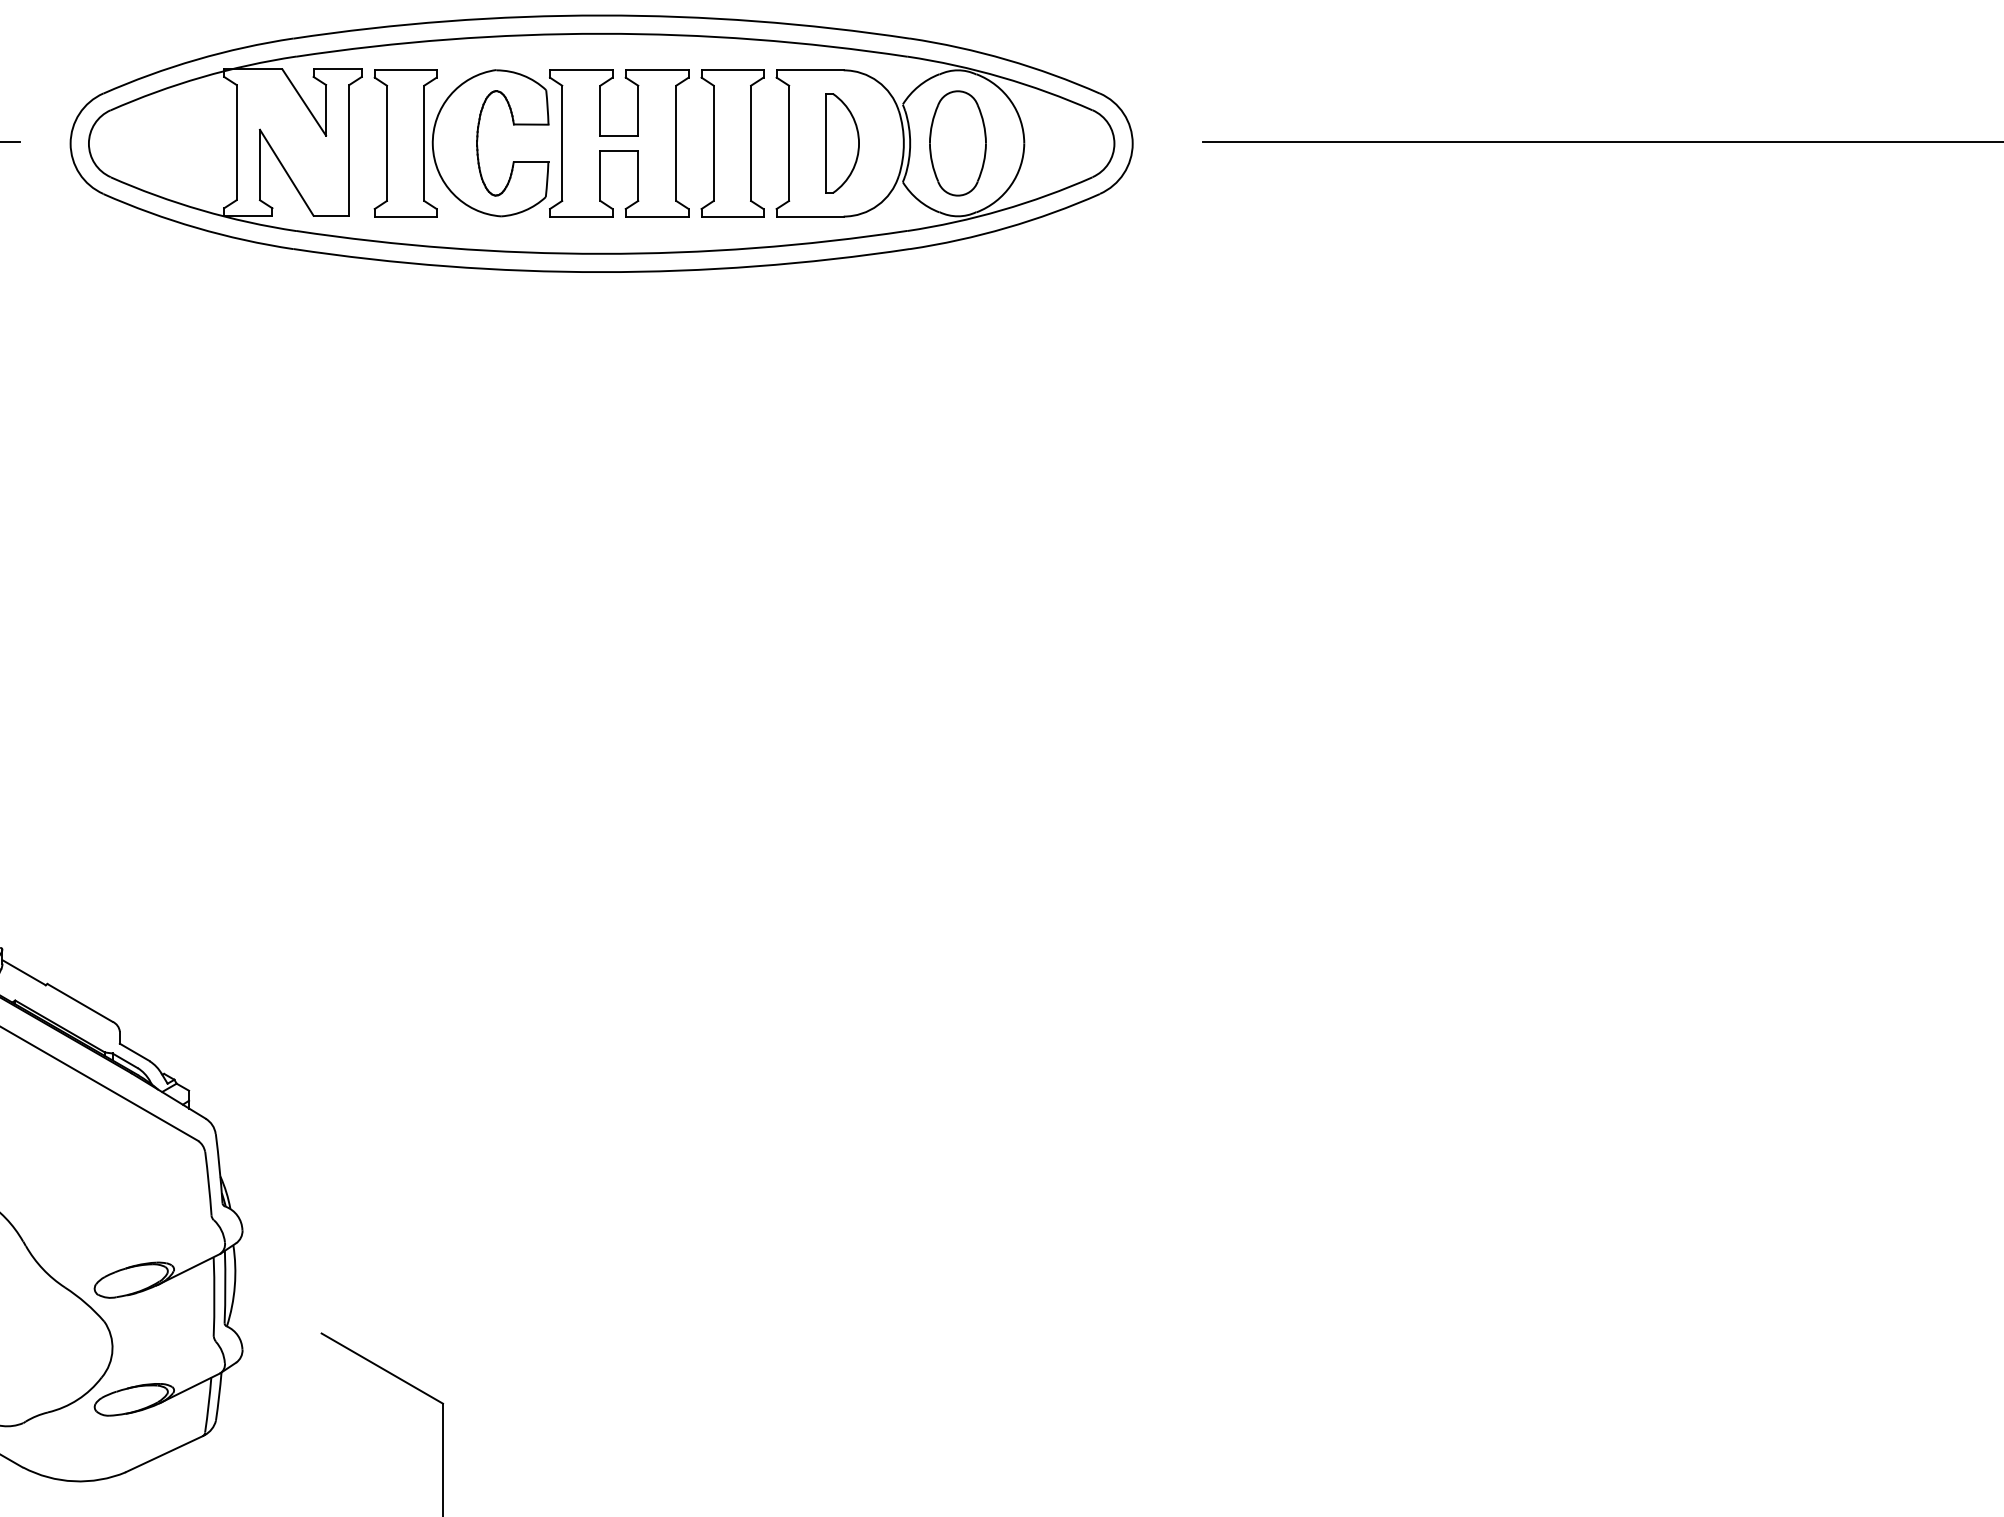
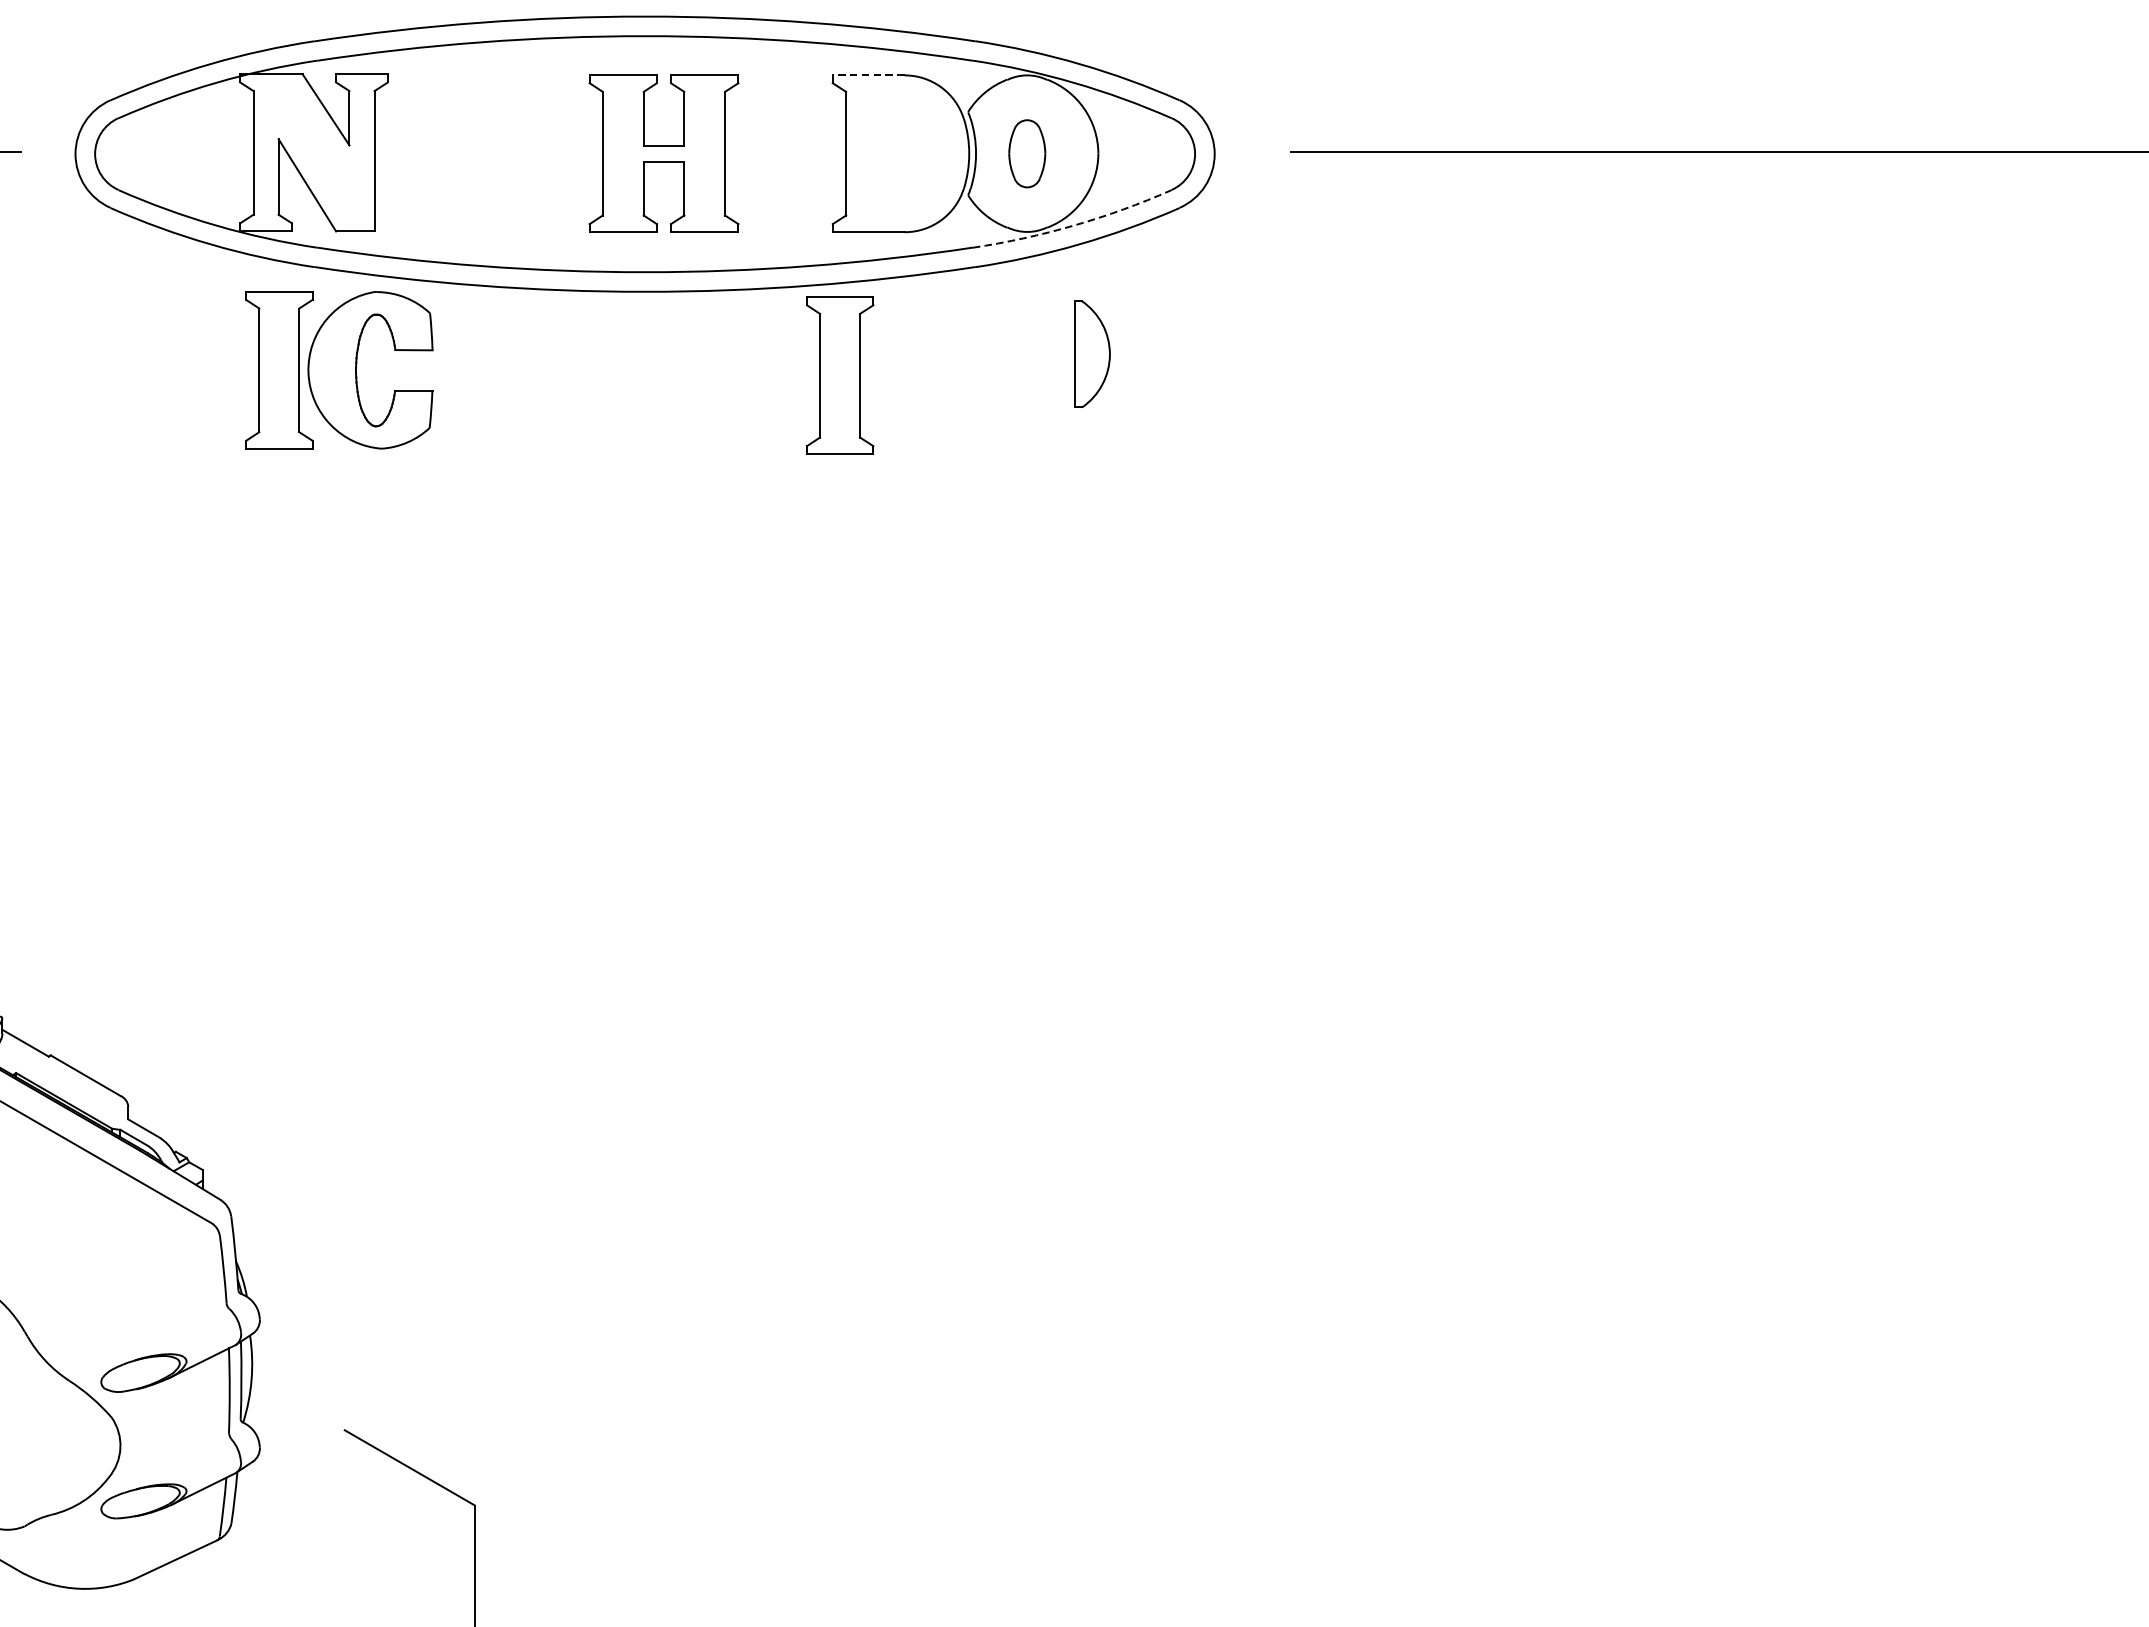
line: (810, 70) -> (869, 75), solid -> dashed
part: (461, 143) -> (339, 370), moved
part: (732, 143) -> (840, 375), moved
part: (842, 143) -> (1092, 354), moved
part: (957, 143) -> (1026, 153), size x0.6
arc: (1001, 210) -> (1073, 225), solid -> dashed

